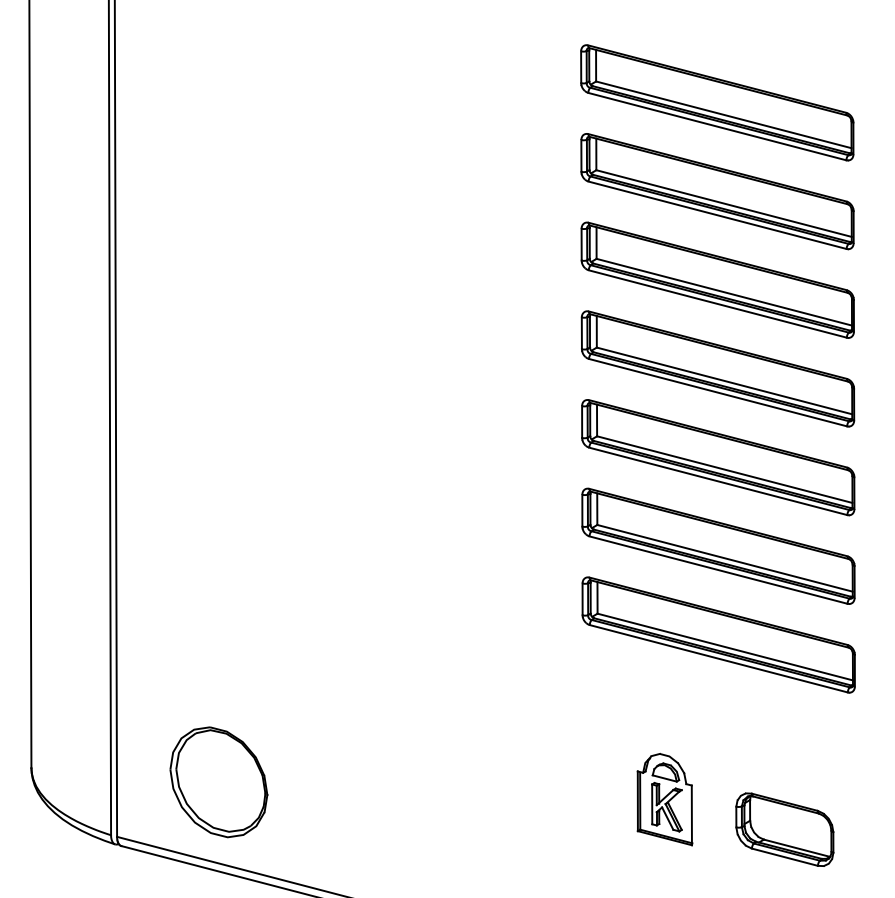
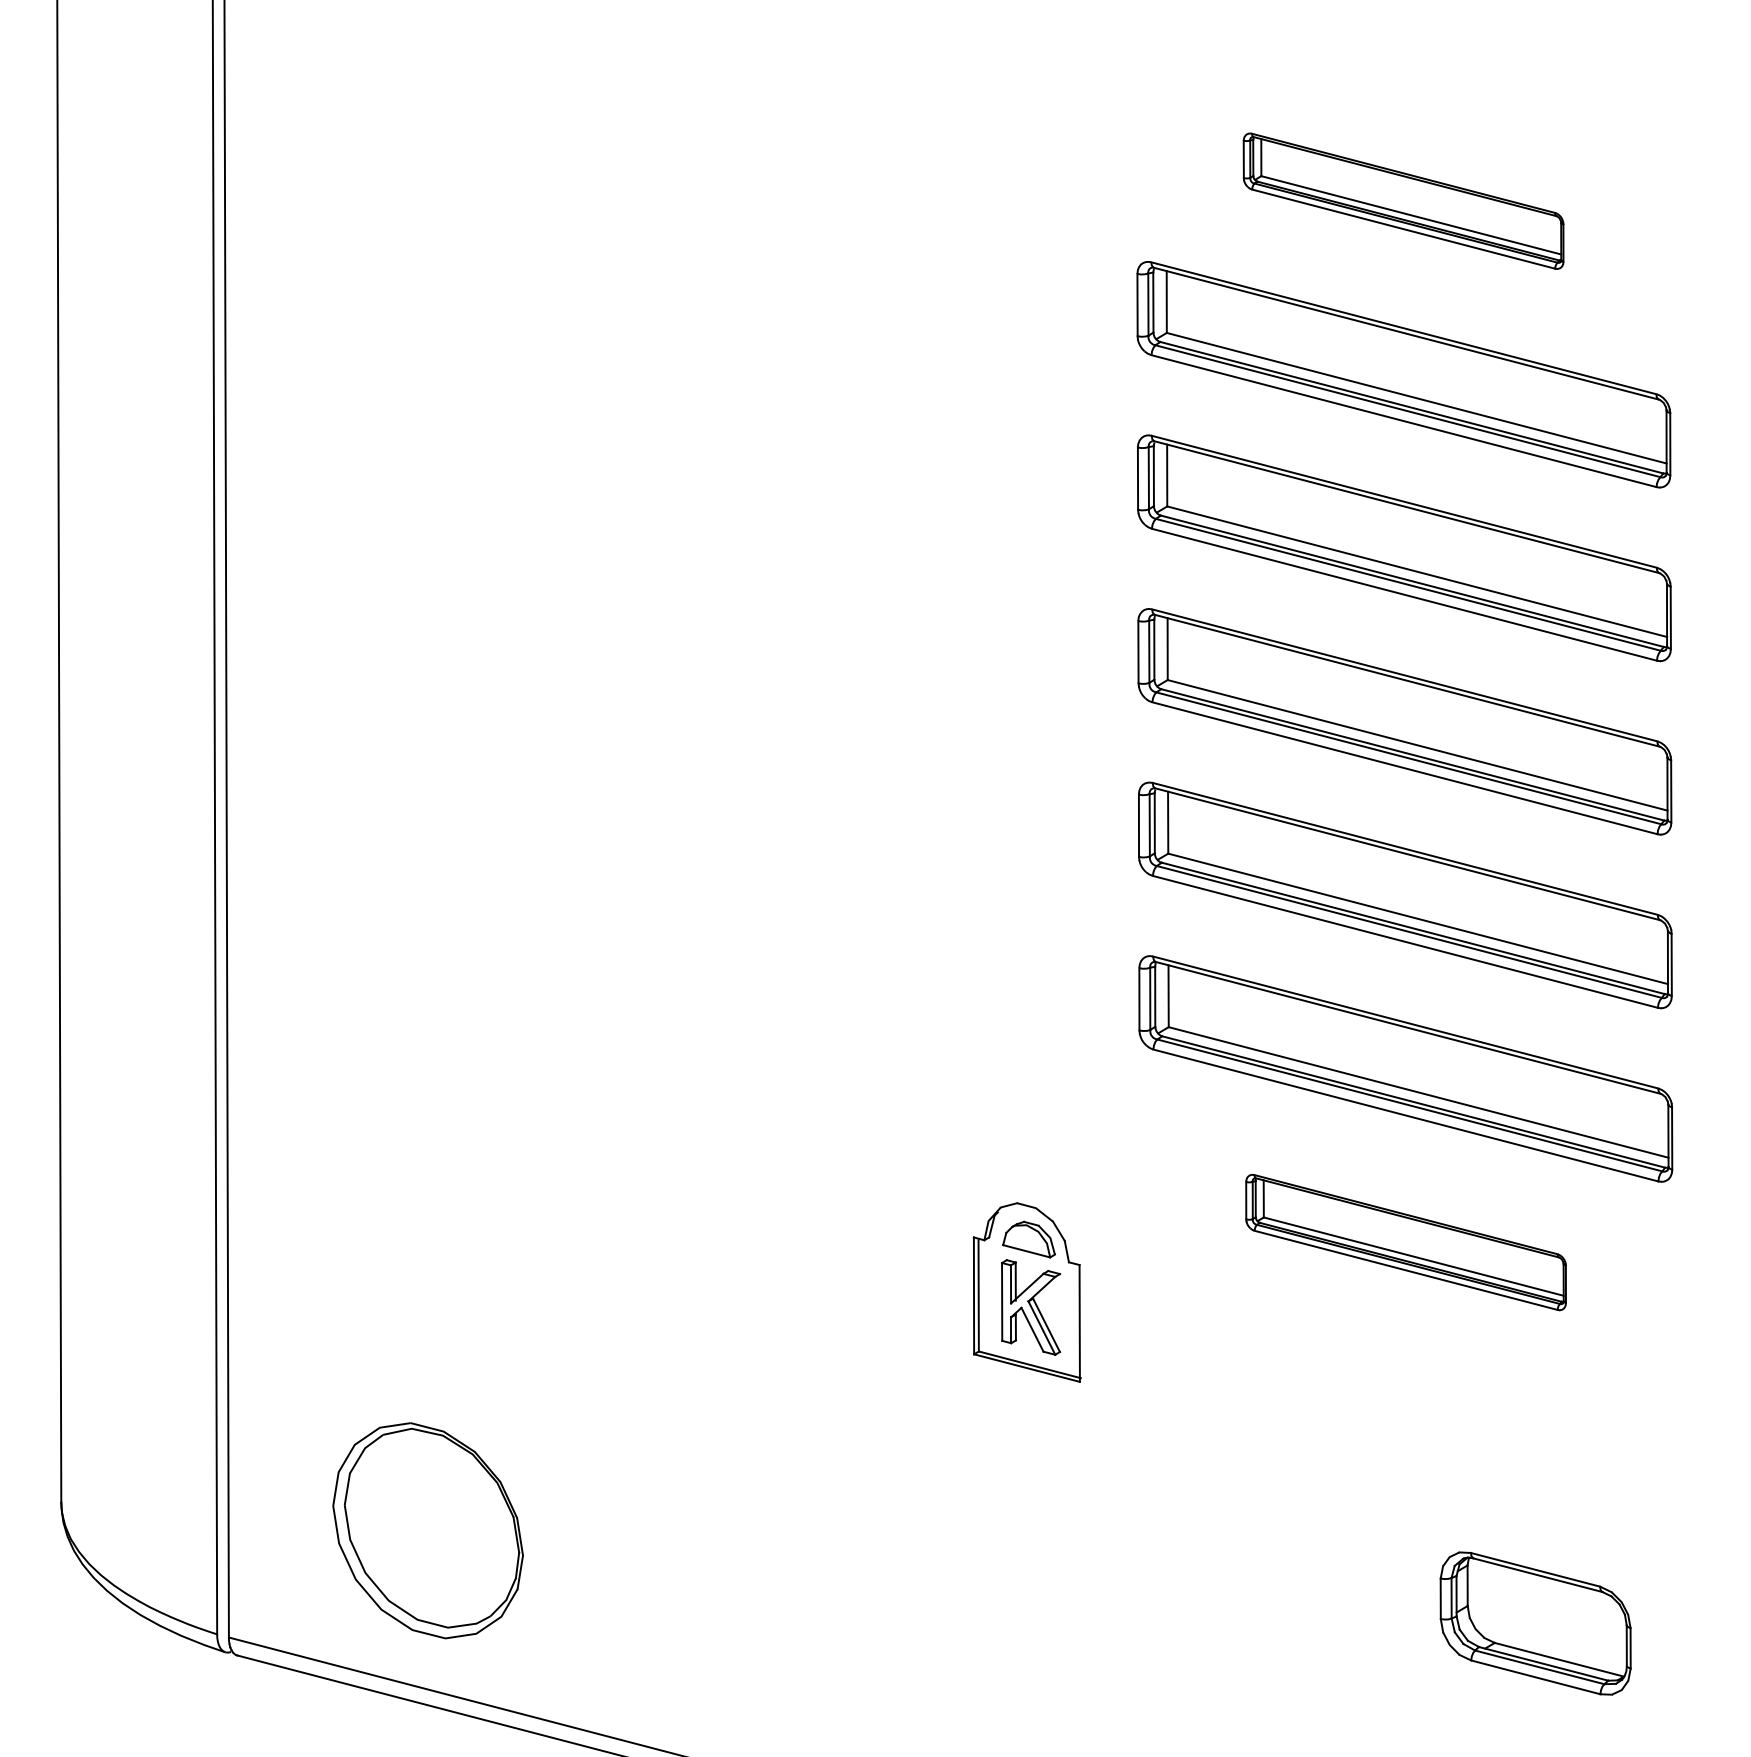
part: (717, 102) -> (1403, 200), size x0.6
part: (718, 634) -> (1405, 1241), size x0.6
part: (664, 799) -> (1026, 1292), moved

